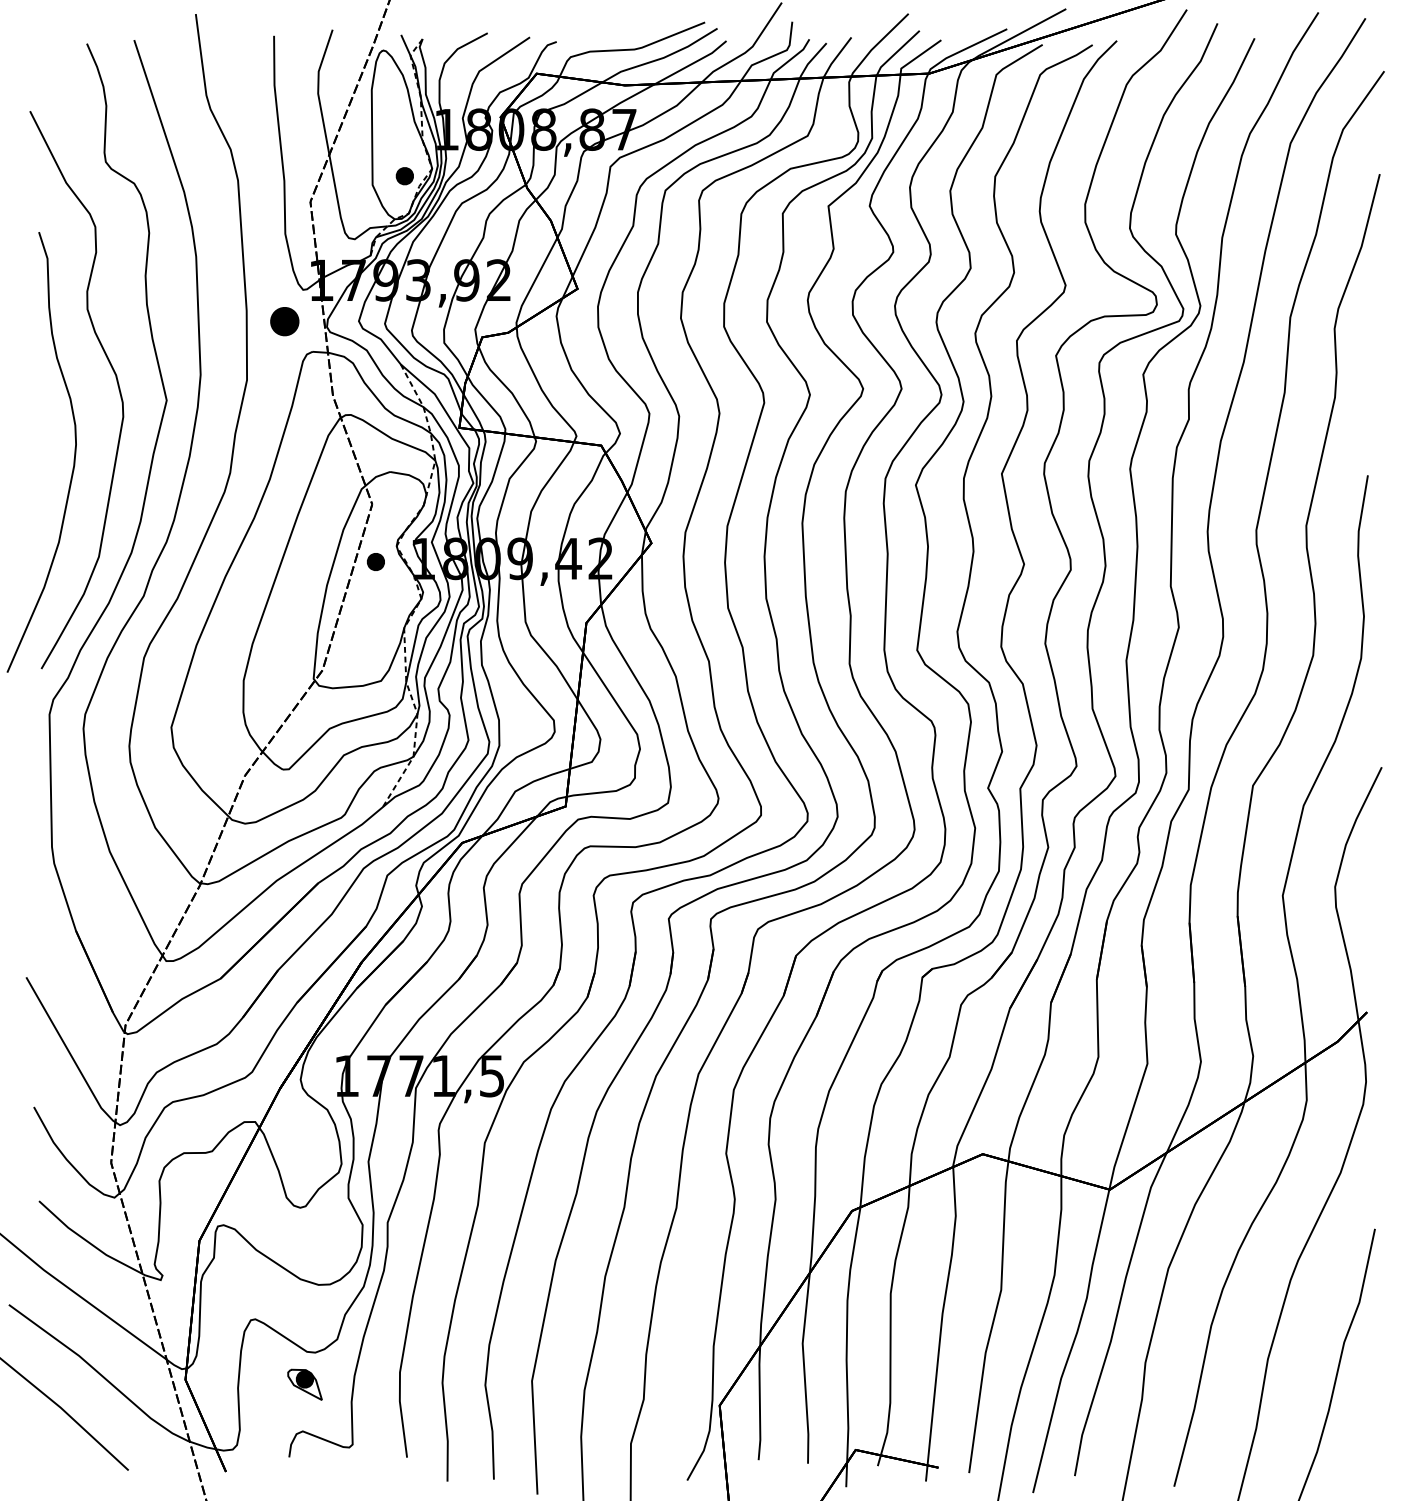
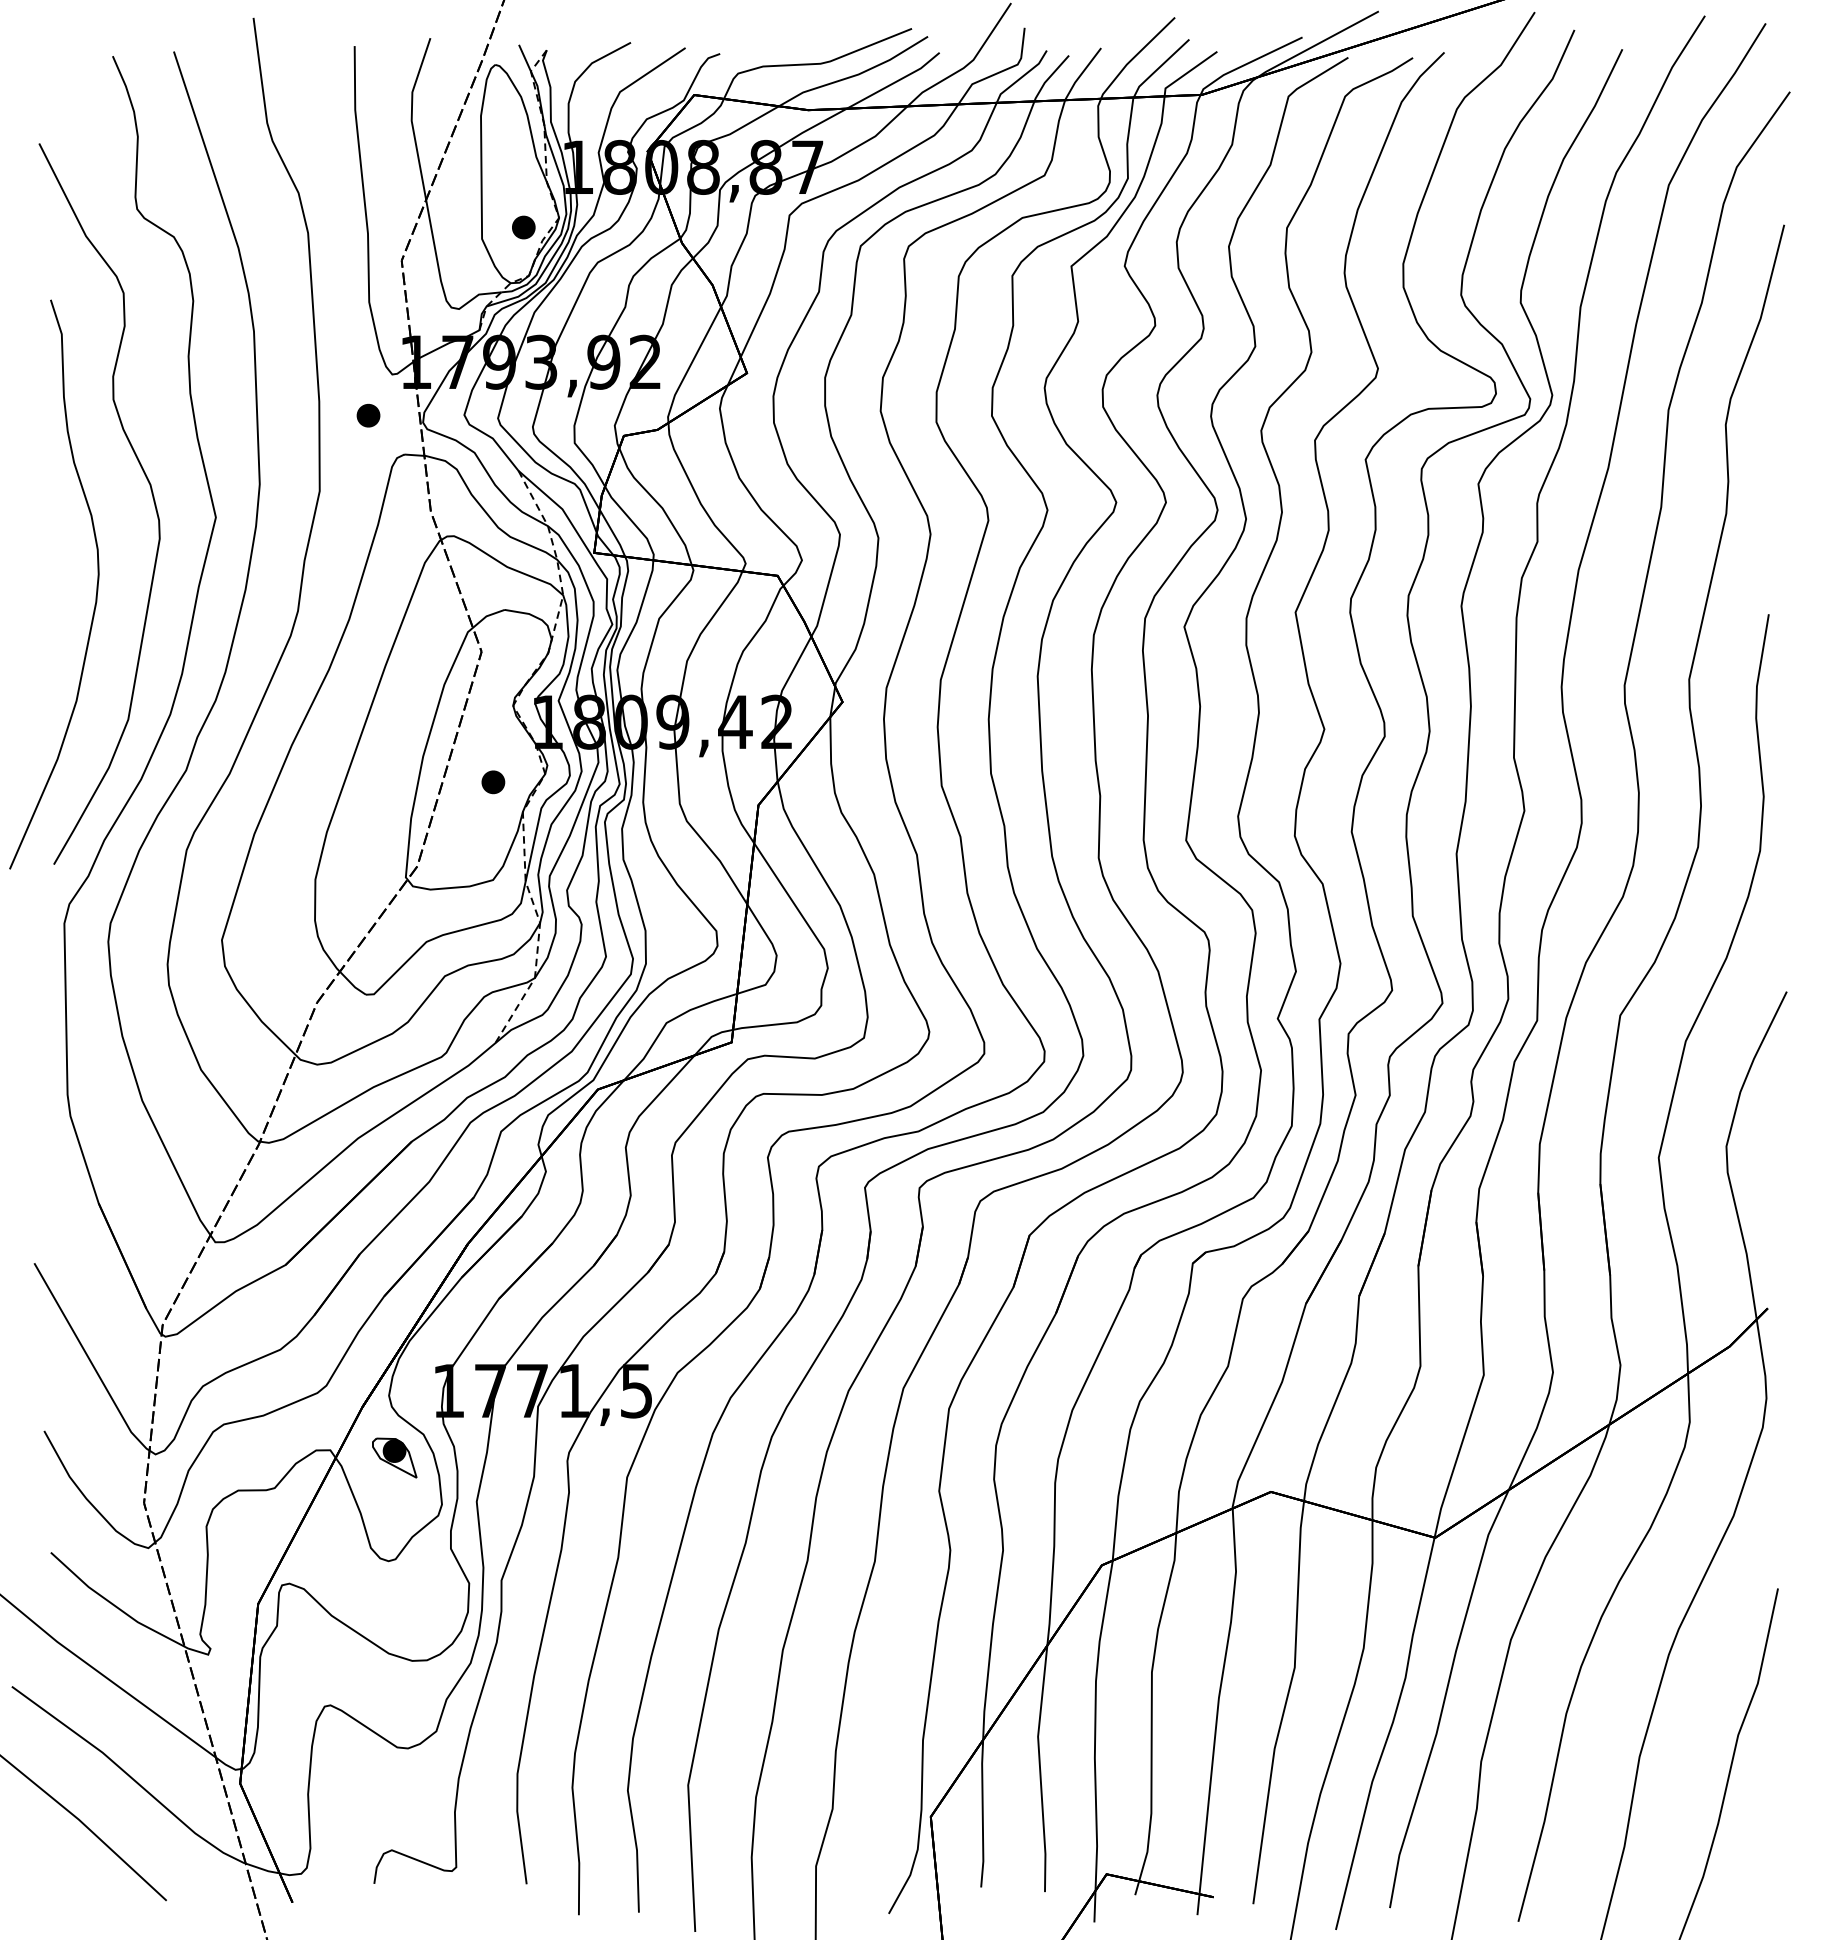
part: (284, 321) -> (368, 415), size x0.62
part: (376, 562) -> (493, 782), moved
part: (304, 1384) -> (394, 1457), moved

